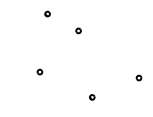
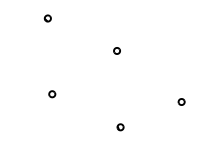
part: (47, 13) -> (47, 17), moved
part: (78, 30) -> (116, 50), moved

